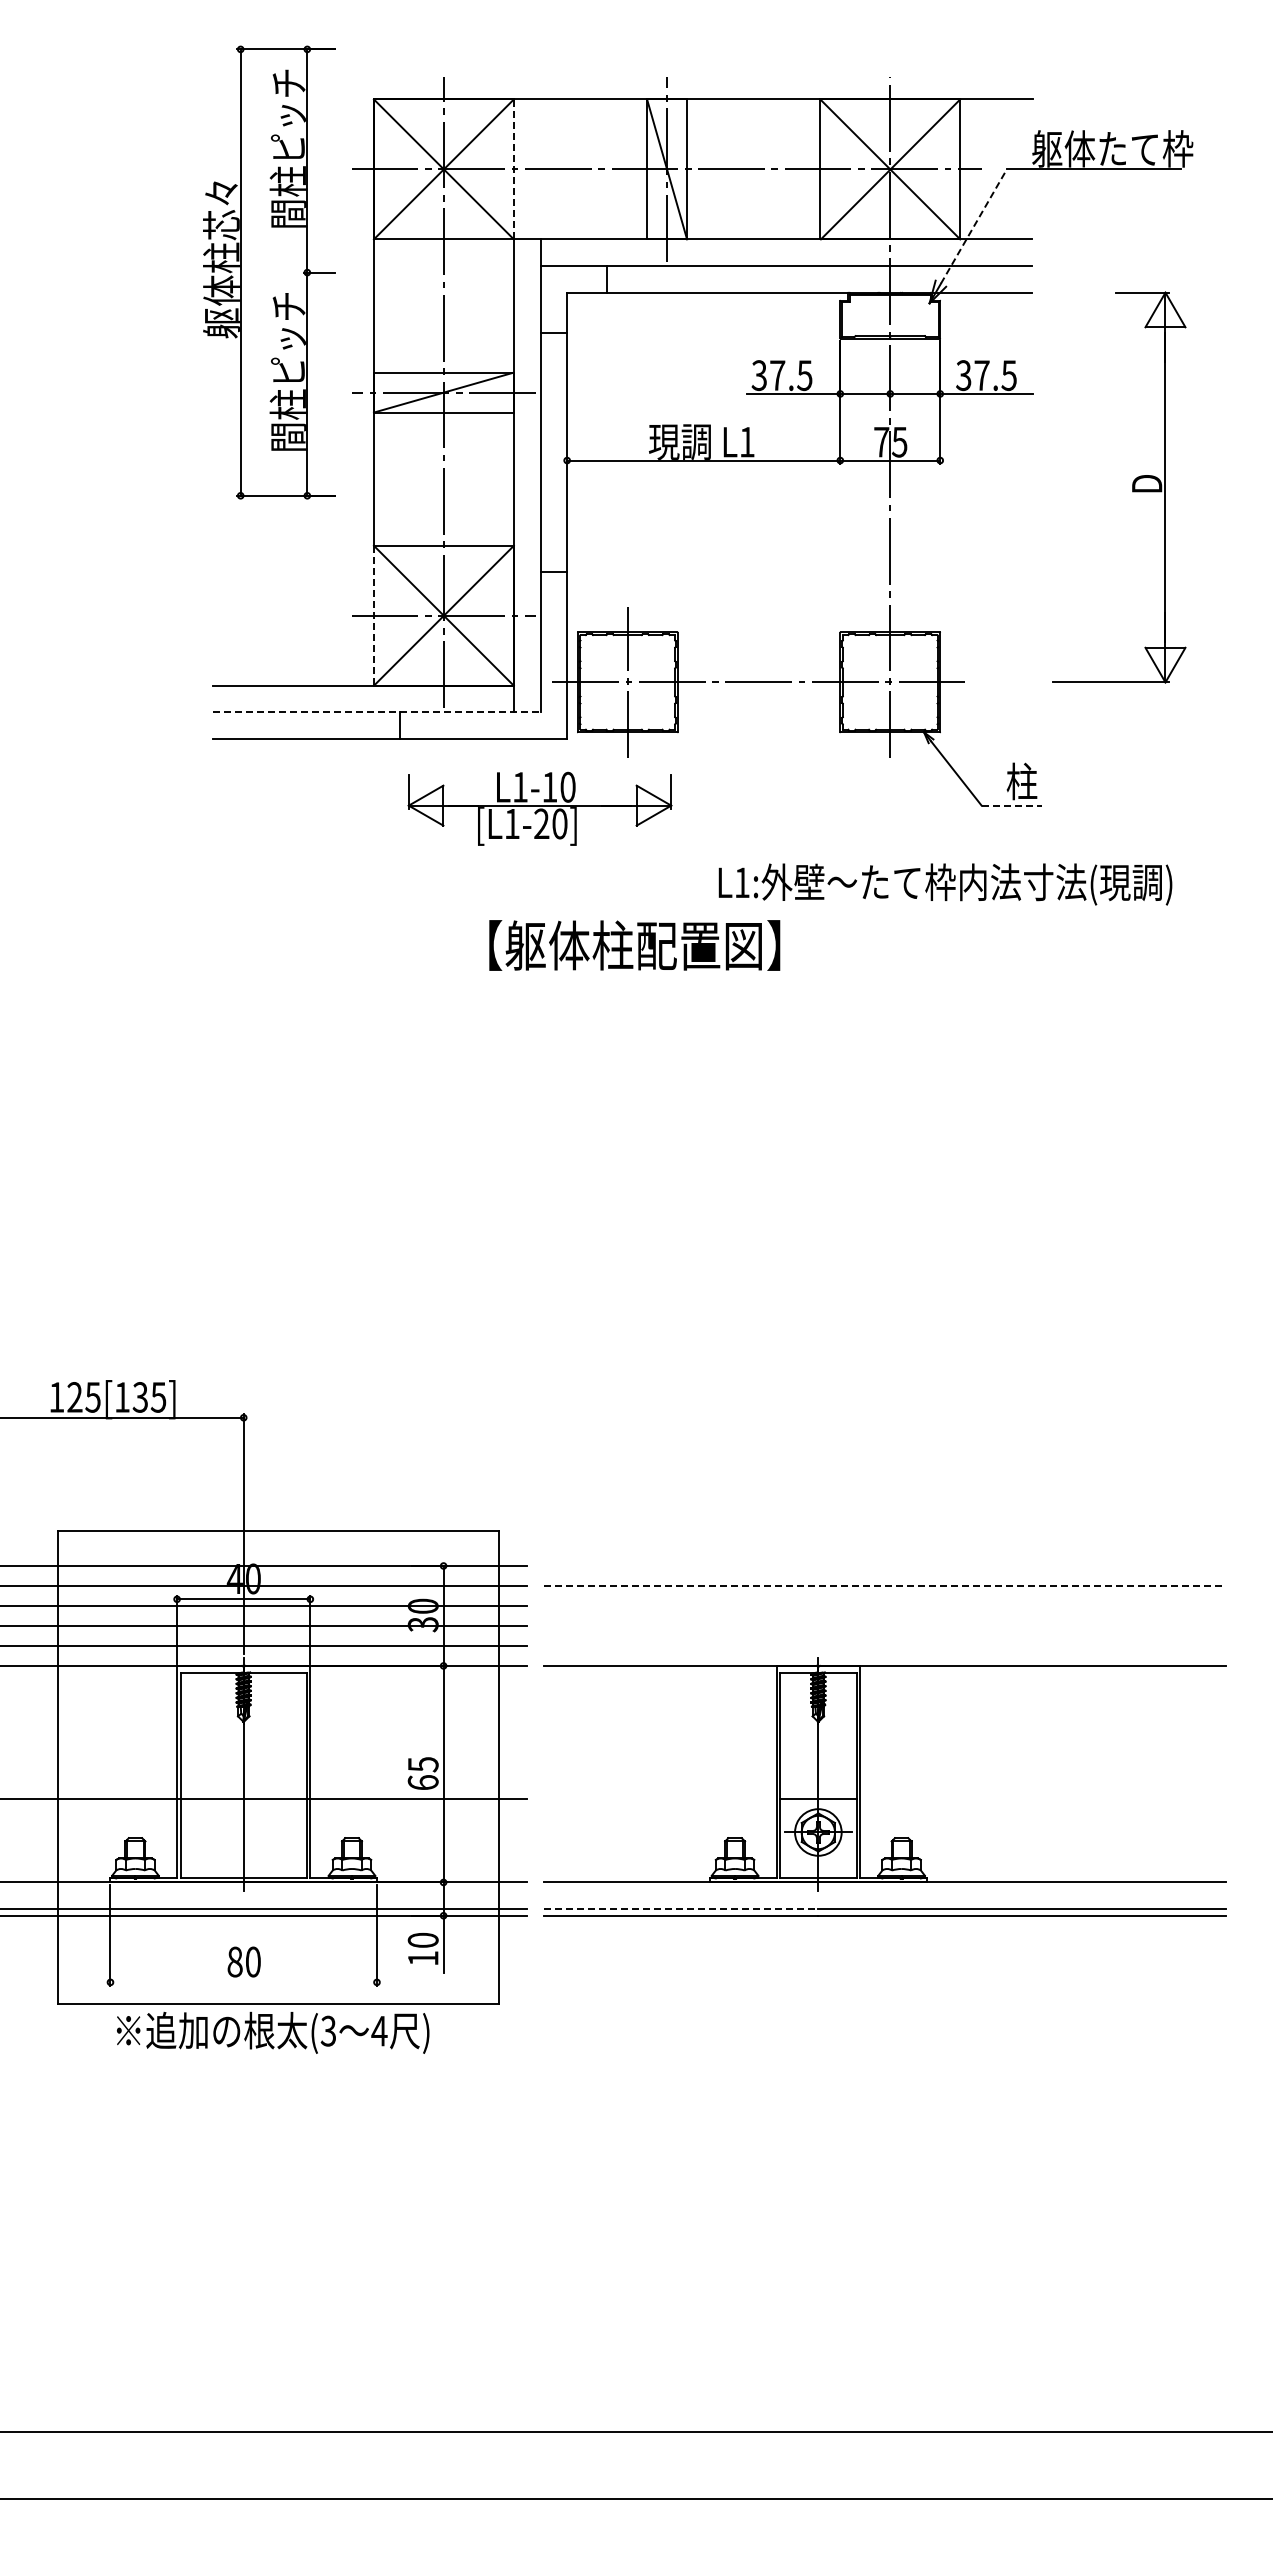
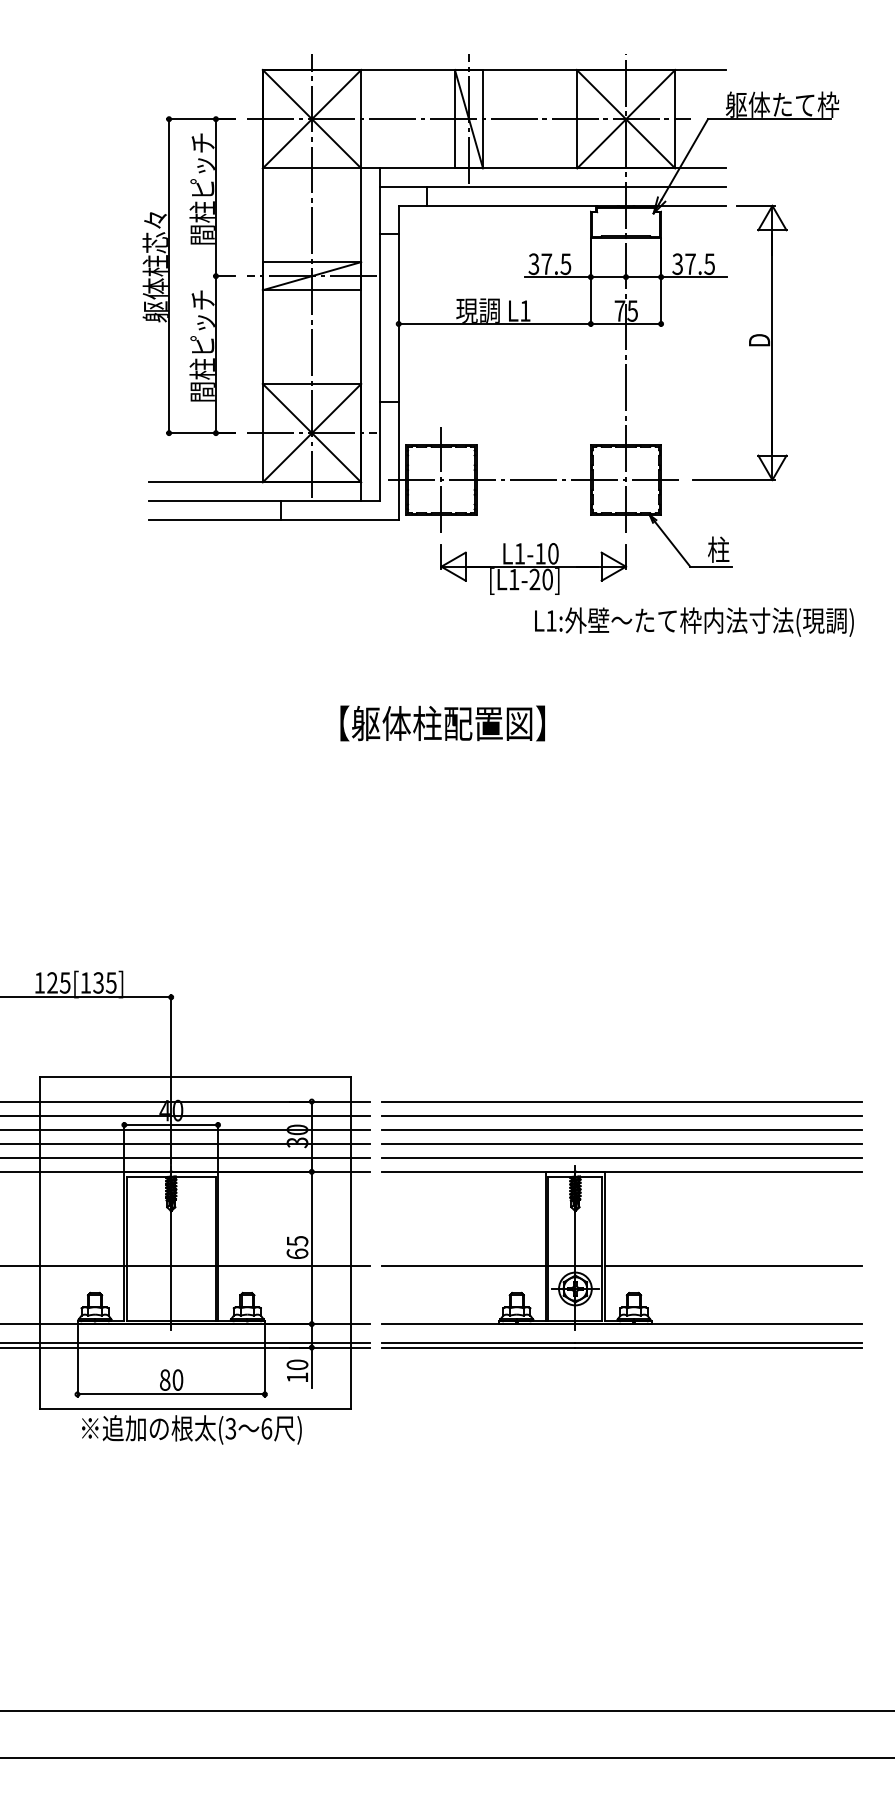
line: (513, 169) -> (360, 119), dashed -> solid
line: (974, 226) -> (685, 159), dashed -> solid
part: (269, 272) -> (189, 276), moved
part: (1132, 487) -> (749, 342), moved
line: (373, 615) -> (262, 432), dashed -> solid
line: (376, 712) -> (264, 501), dashed -> solid
line: (1011, 805) -> (711, 566), dashed -> solid
part: (539, 808) -> (533, 568), moved
text: (945, 884) -> (694, 622), moved
text: (634, 945) -> (442, 723), moved
line: (884, 1566) -> (621, 1101), added
line: (885, 1585) -> (622, 1115), dashed -> solid
line: (884, 1605) -> (621, 1129), added
line: (884, 1625) -> (621, 1143), added
line: (884, 1645) -> (621, 1157), added
line: (659, 1799) -> (463, 1265), added
line: (1043, 1799) -> (733, 1265), added
line: (681, 1909) -> (479, 1343), dashed -> solid
line: (243, 1982) -> (171, 1394), added
text: (379, 2030) -> (266, 1428), 4 -> 6

